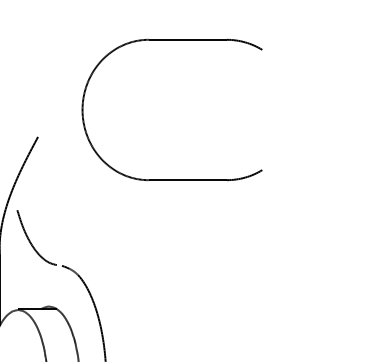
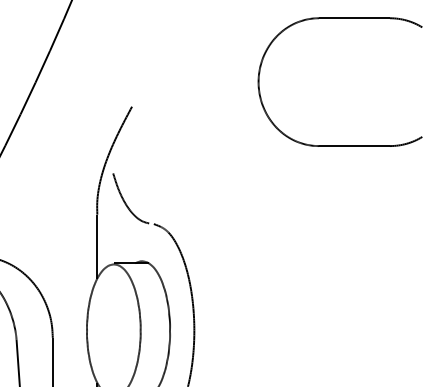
part: (171, 40) -> (339, 18), moved

